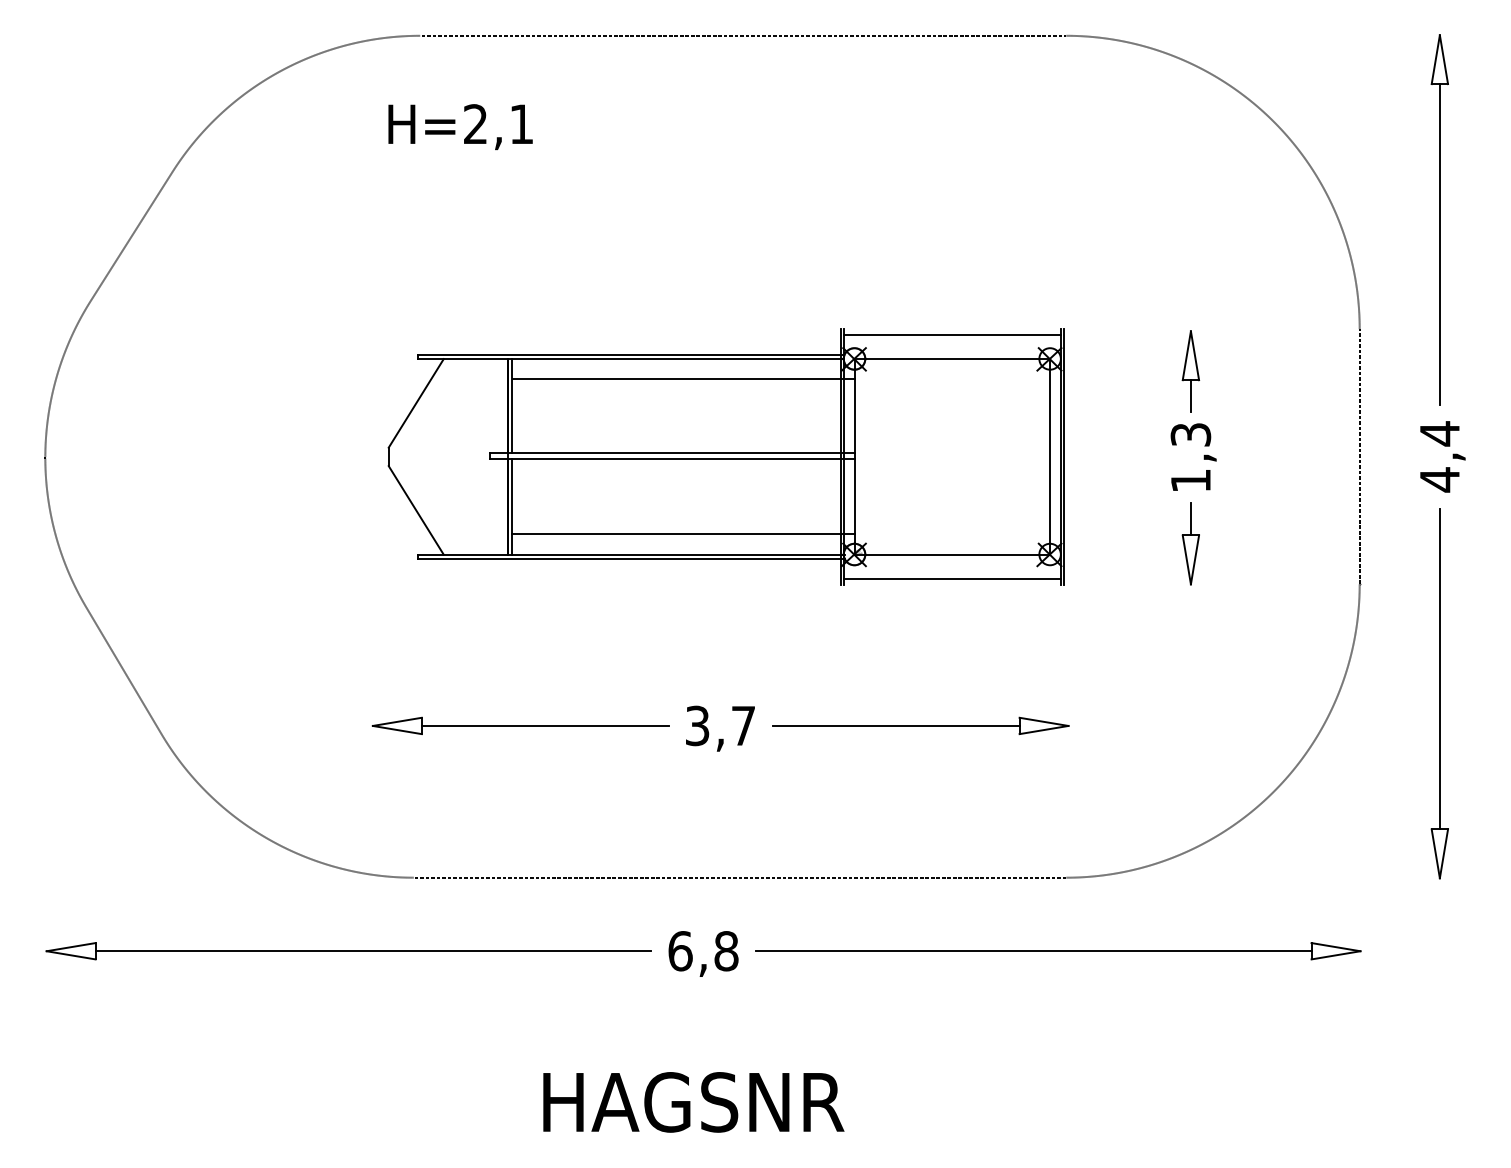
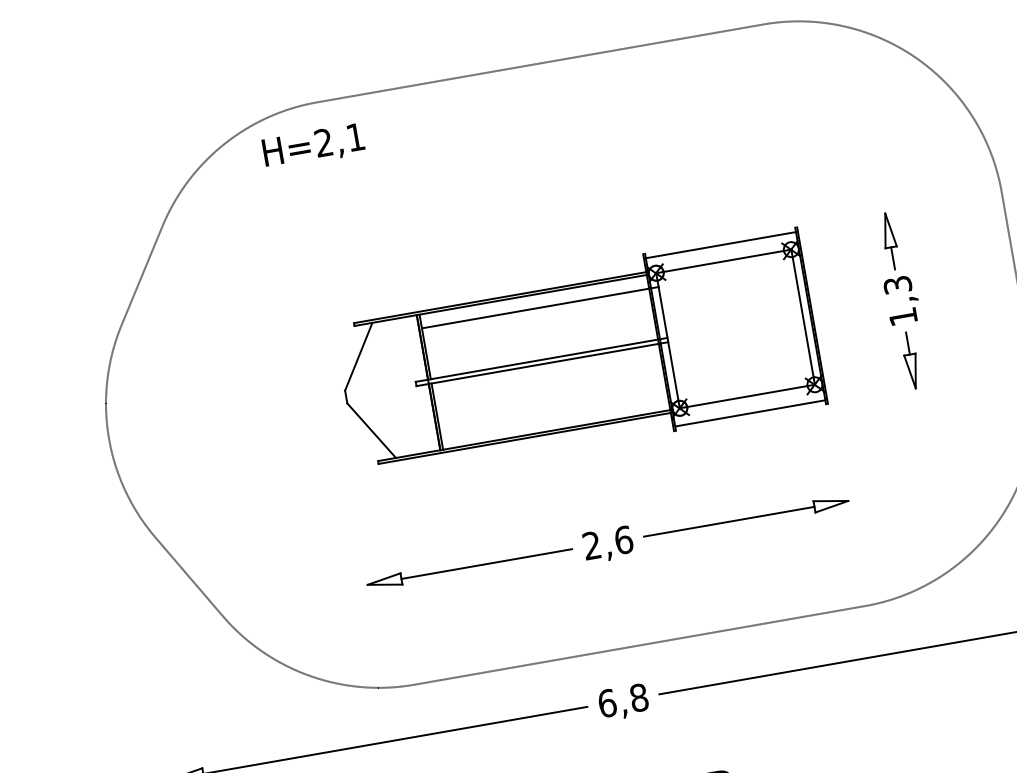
text: (460, 127) -> (313, 146), moved
line: (682, 534) -> (558, 415), removed
text: (720, 725) -> (607, 542), 3,7 -> 2,6

